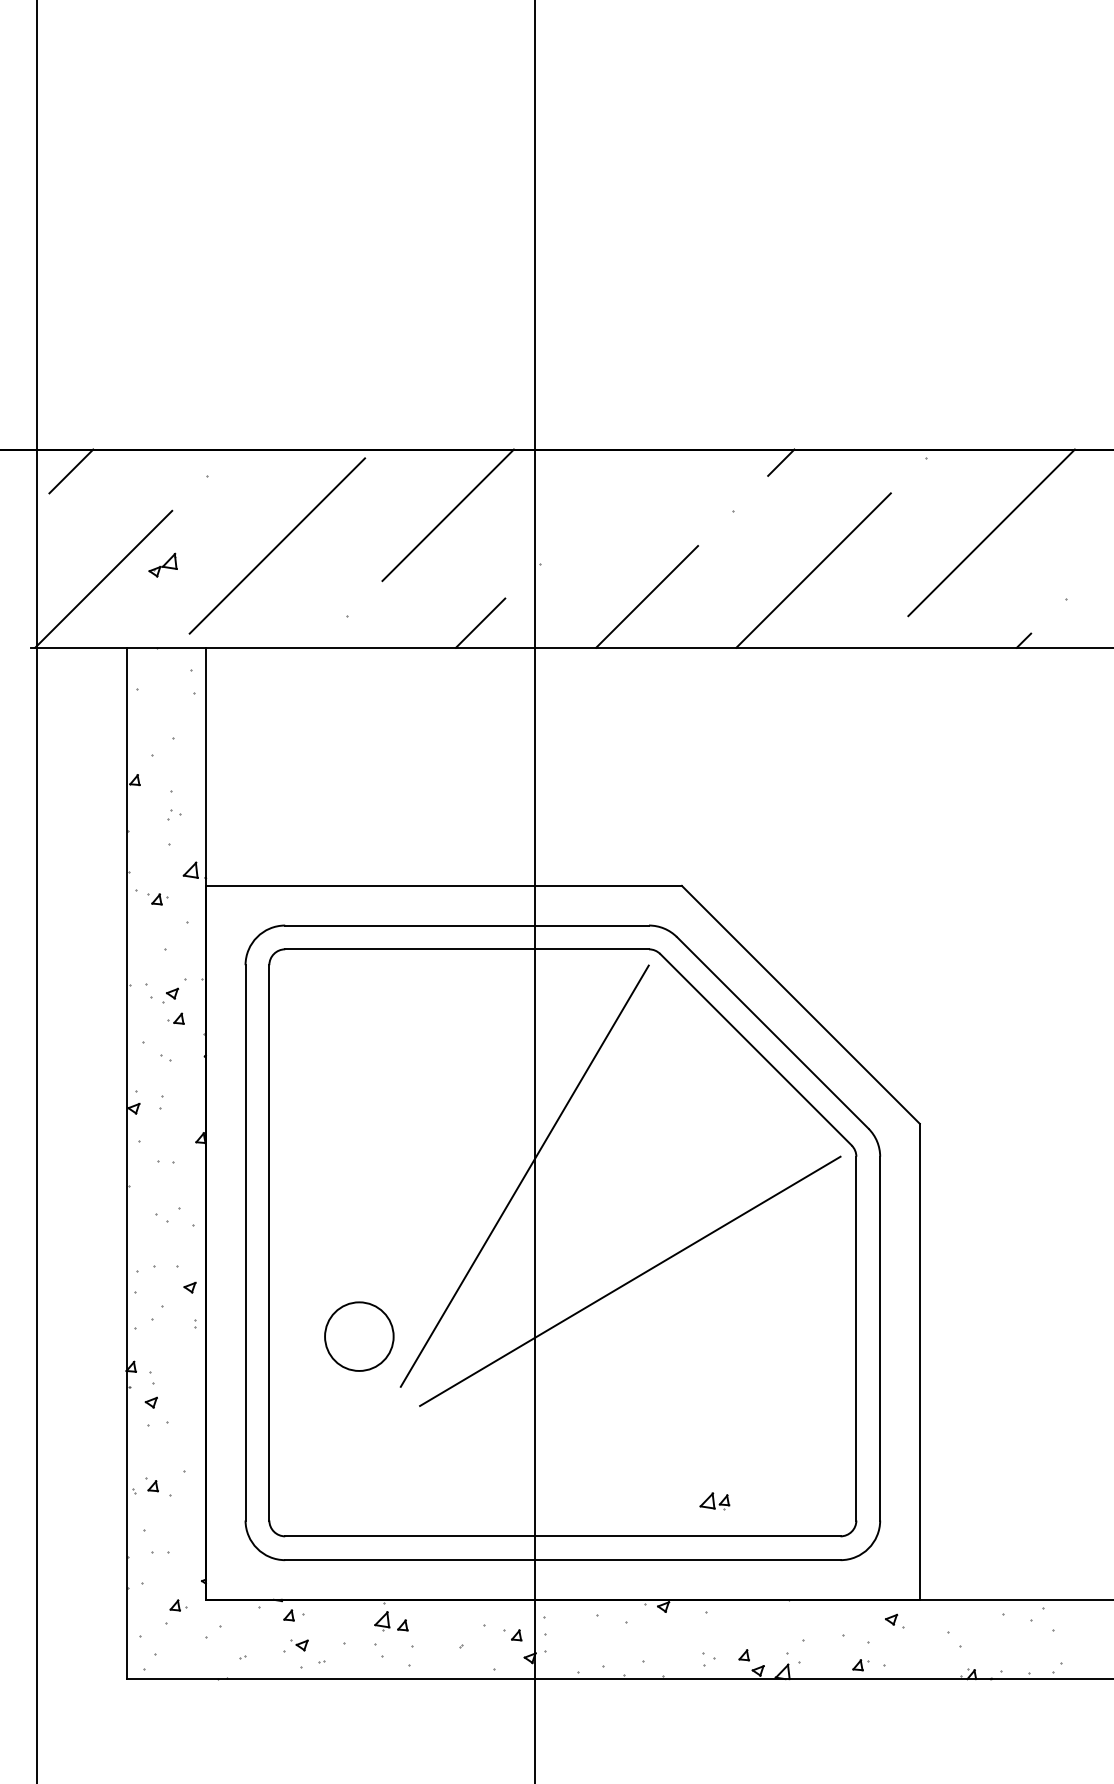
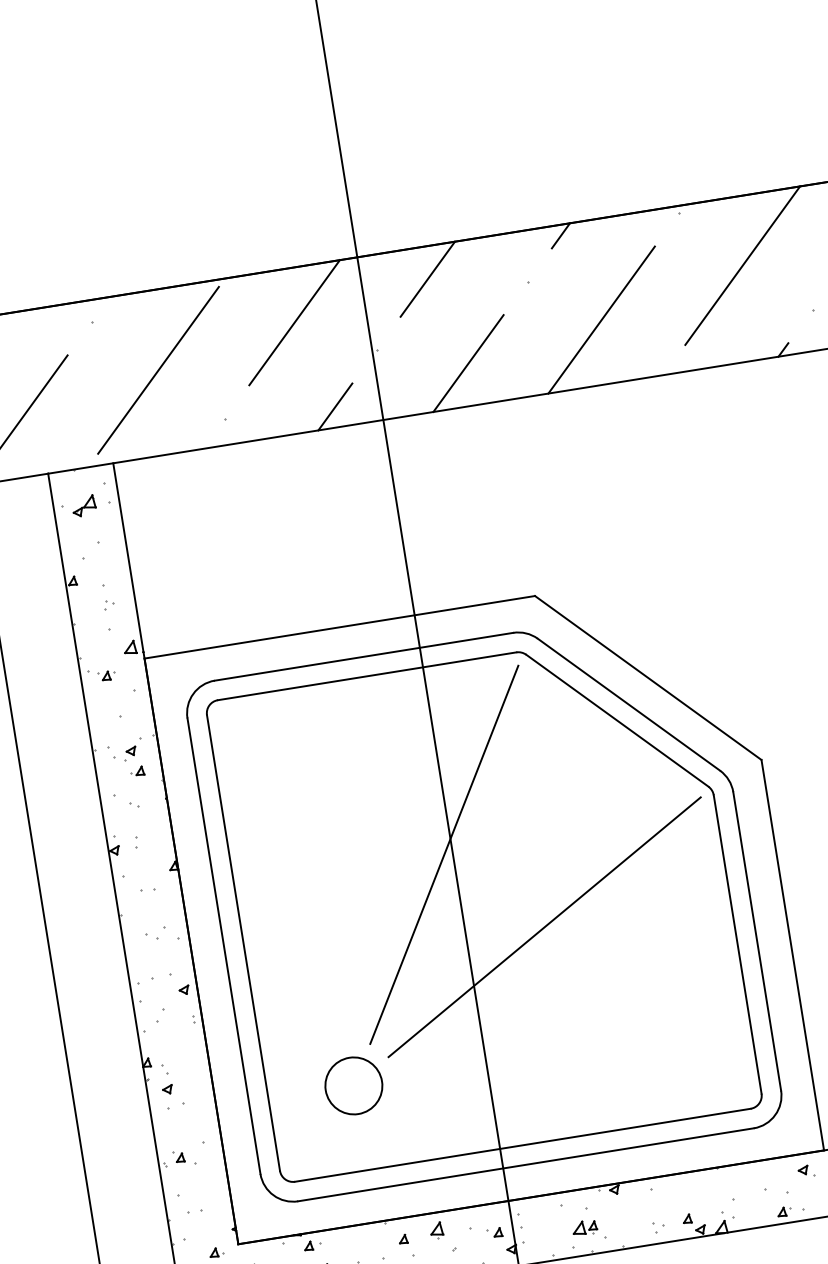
line: (614, 488) -> (427, 278), added
part: (162, 564) -> (83, 505), moved
circle: (359, 1336) -> (353, 1085), moved
part: (714, 1501) -> (584, 1228), moved
part: (382, 1621) -> (436, 1230), moved

